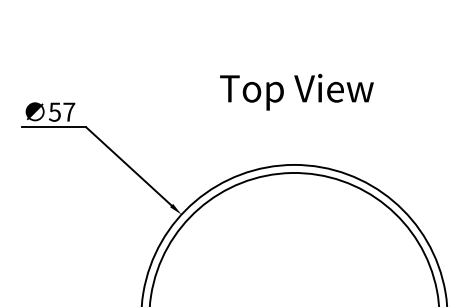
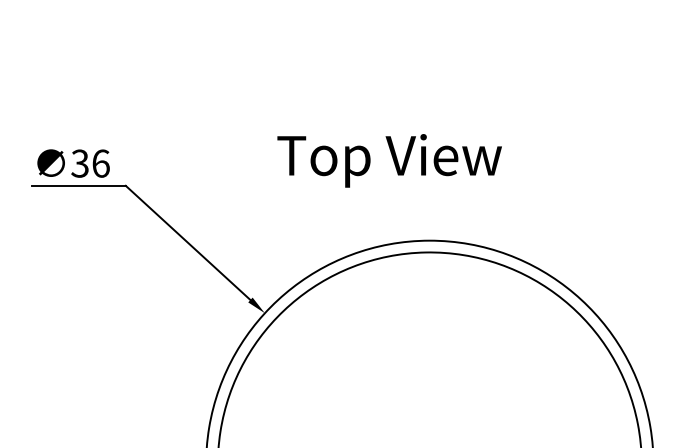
text: (296, 92) -> (388, 161), moved
text: (62, 111) -> (91, 162), 57 -> 36

